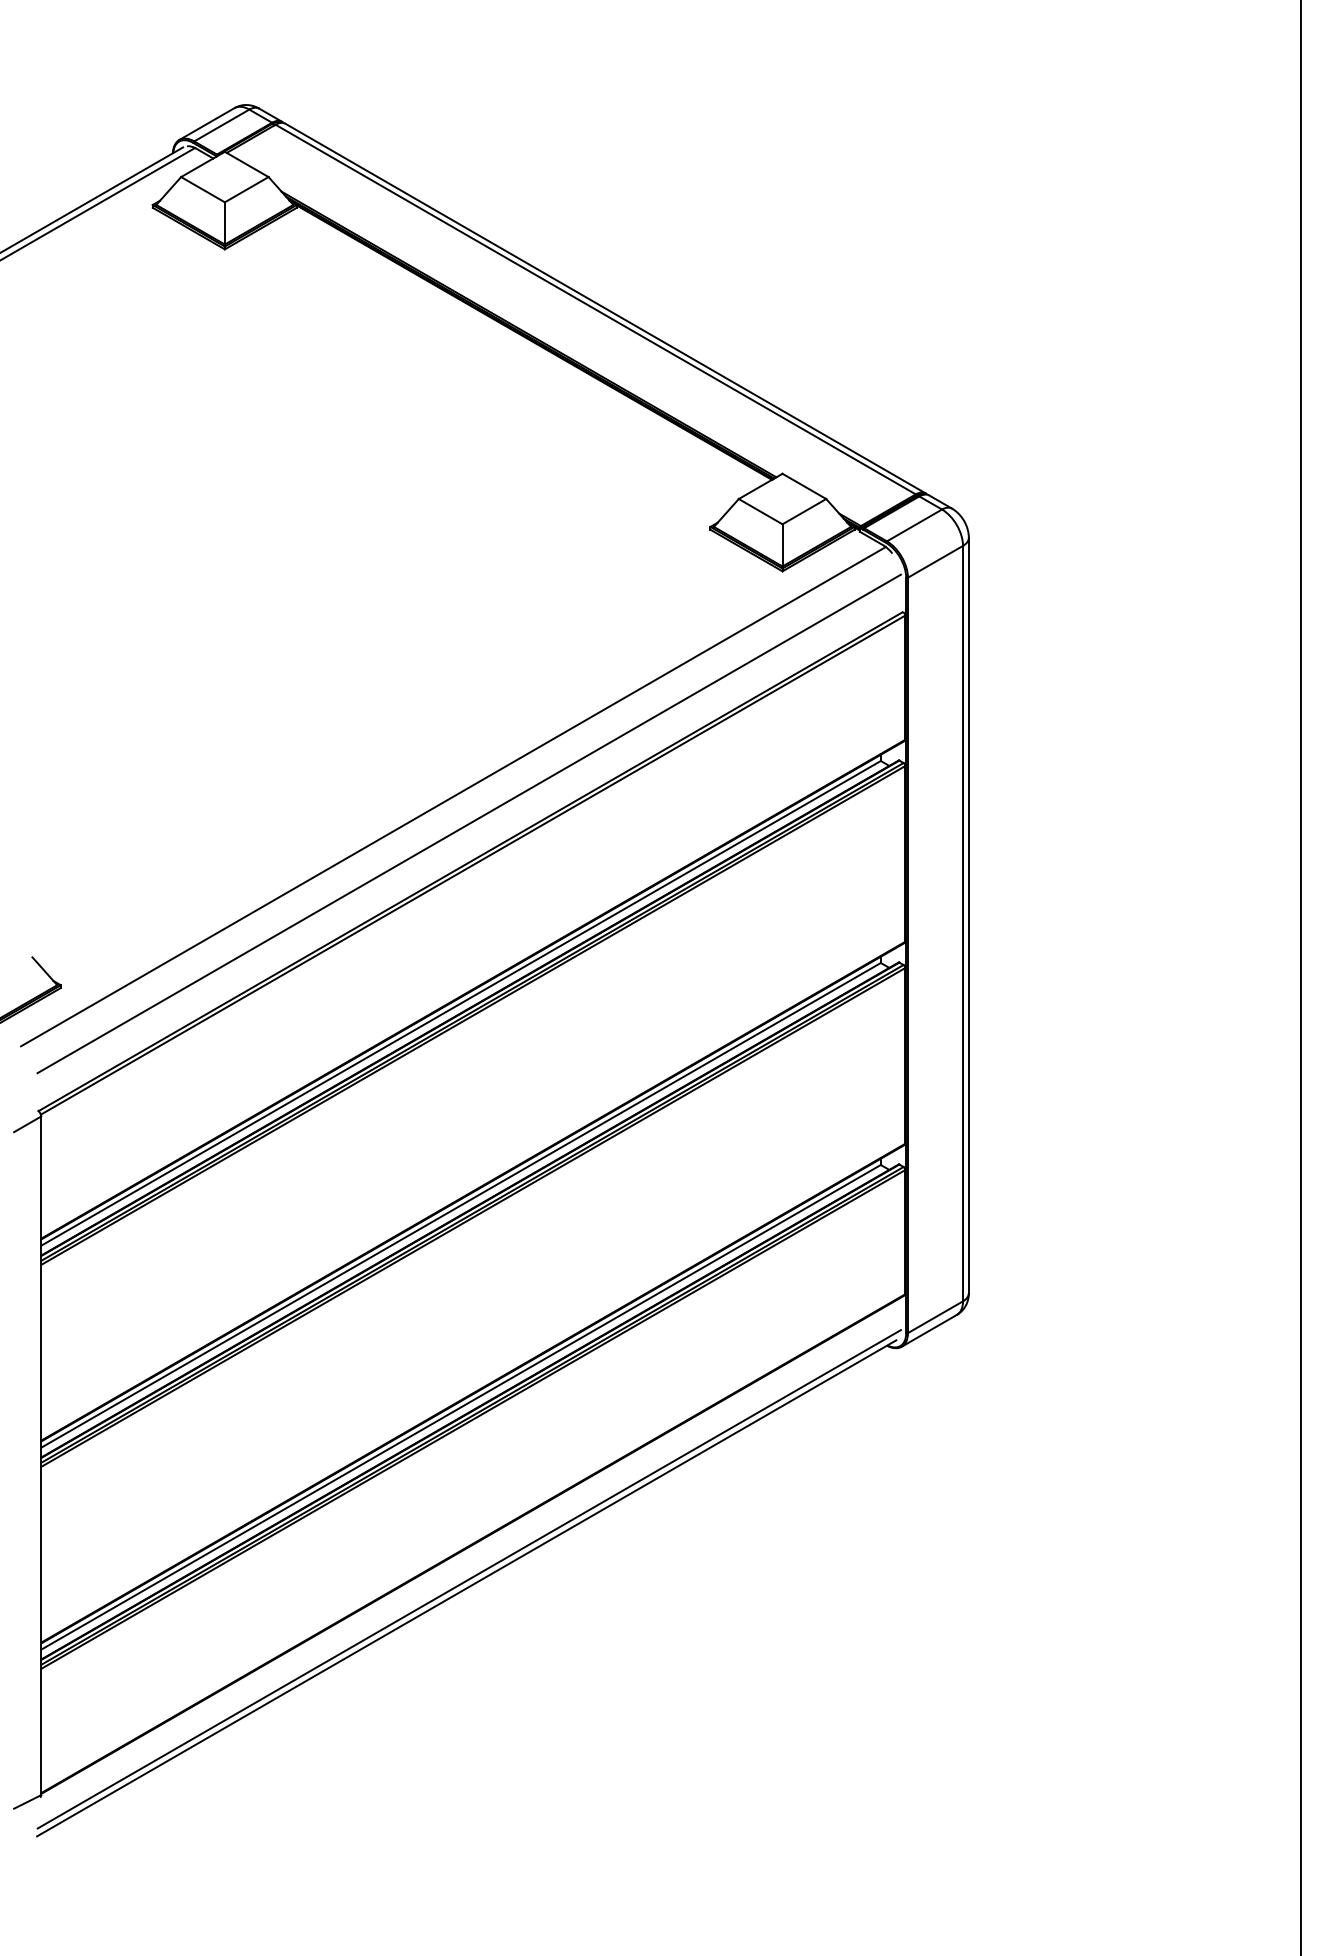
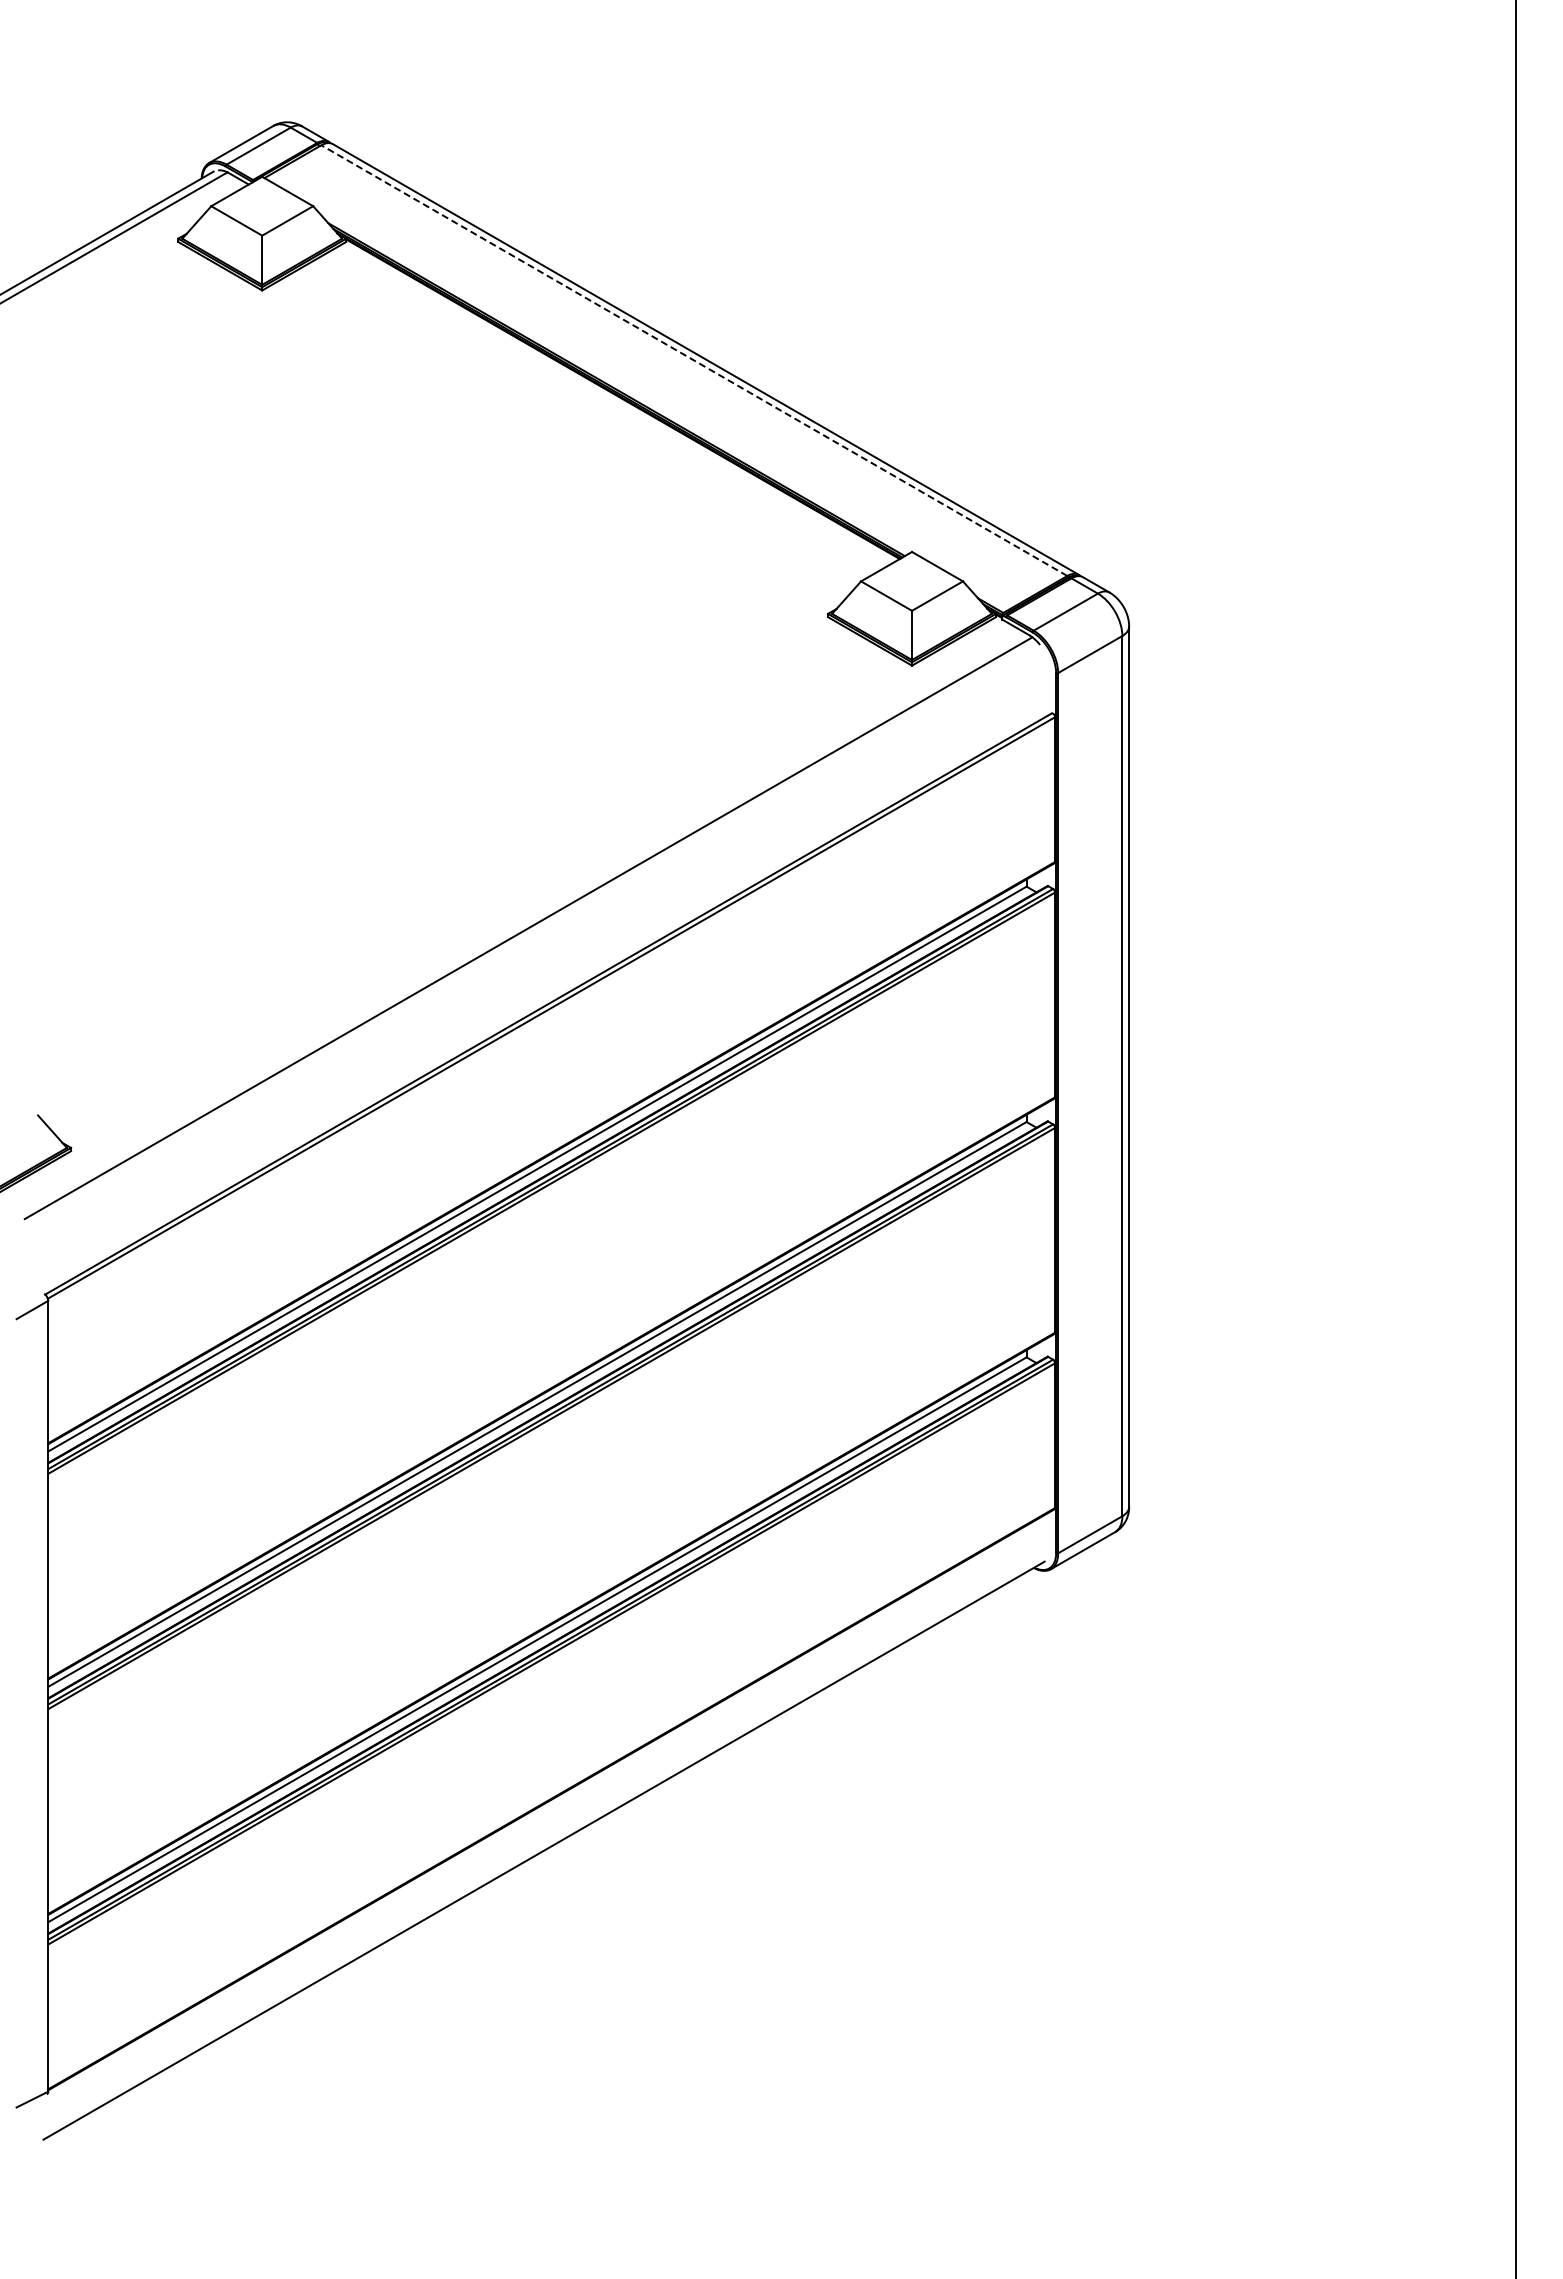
line: (595, 309) -> (694, 360), solid -> dashed
line: (468, 823) -> (546, 959), removed
line: (469, 1578) -> (547, 1839), removed

